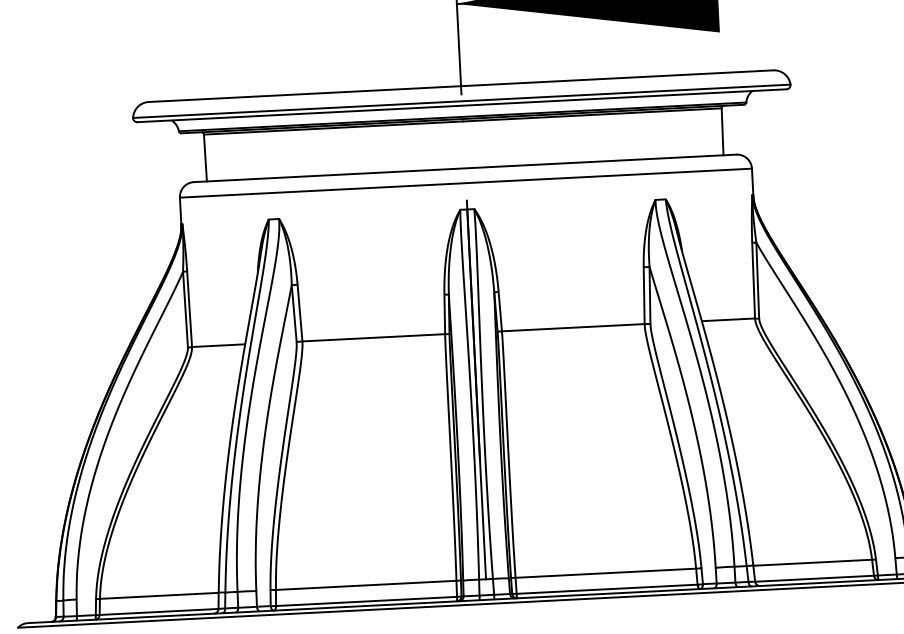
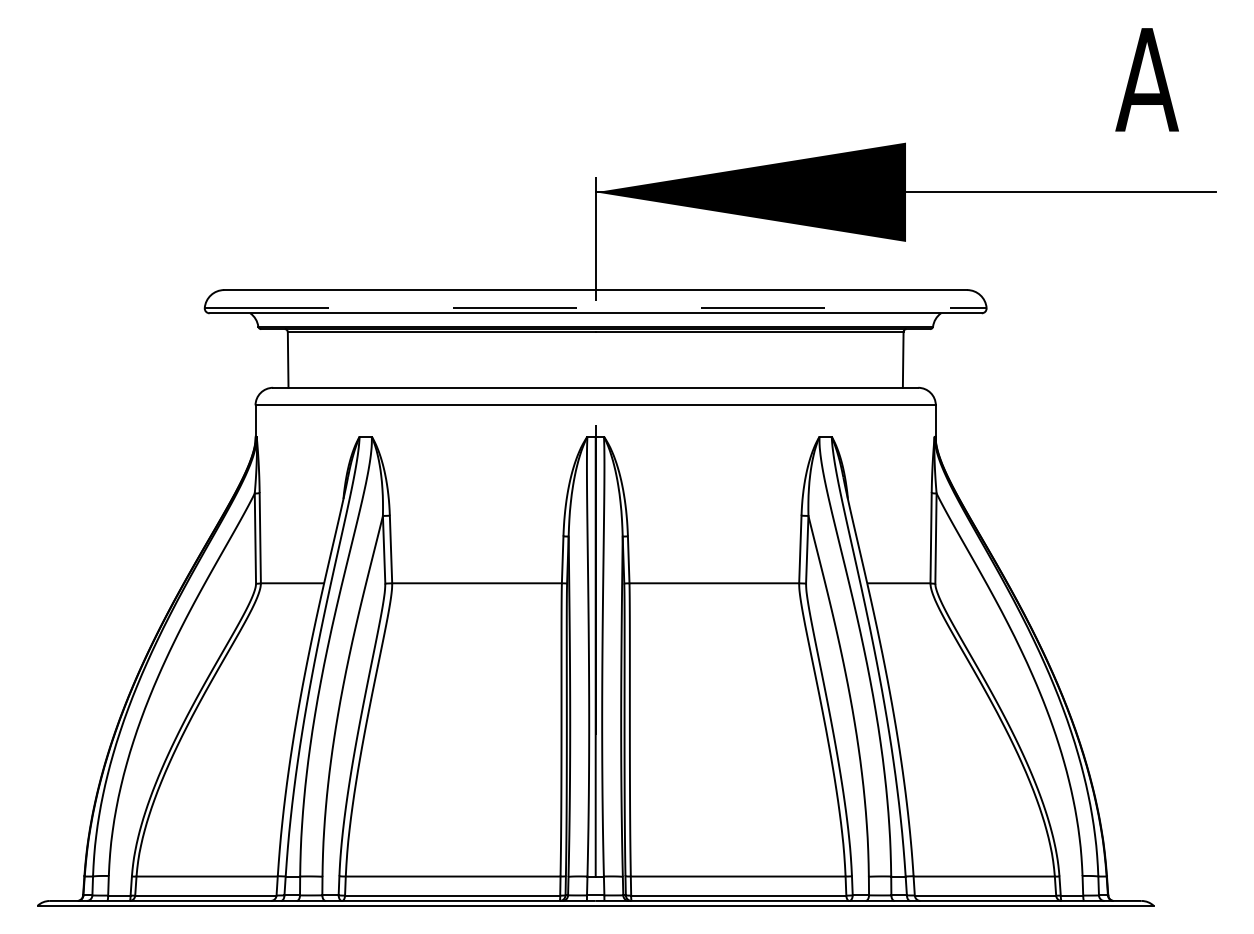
line: (461, 101) -> (595, 308), solid -> dashed

